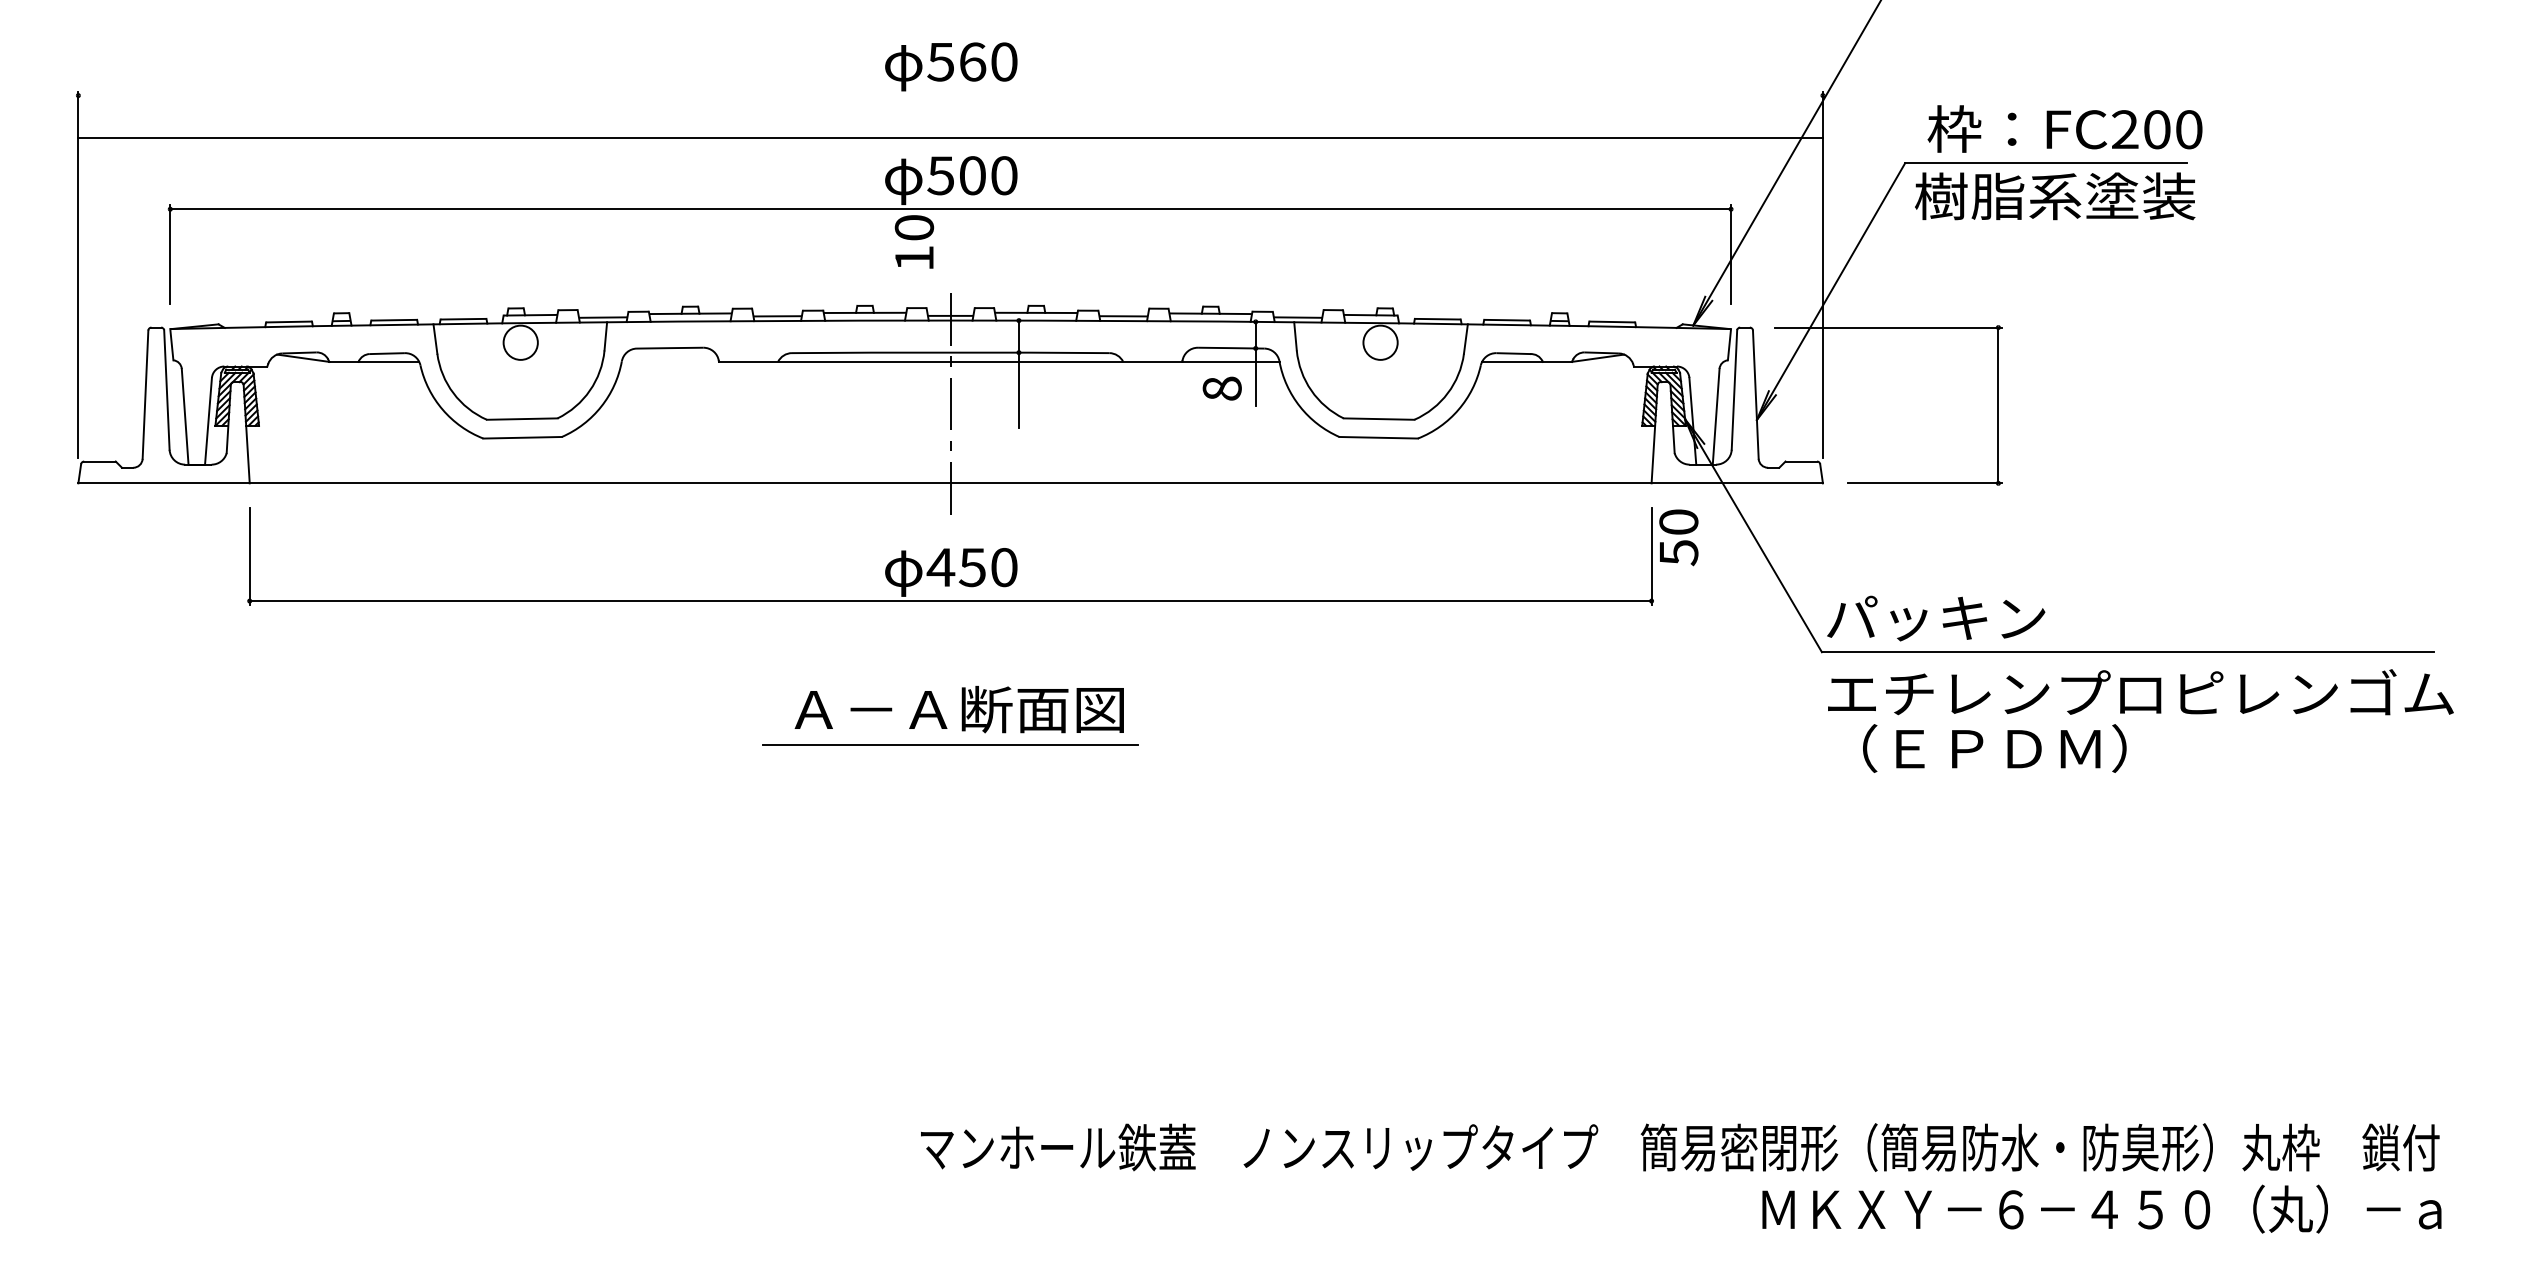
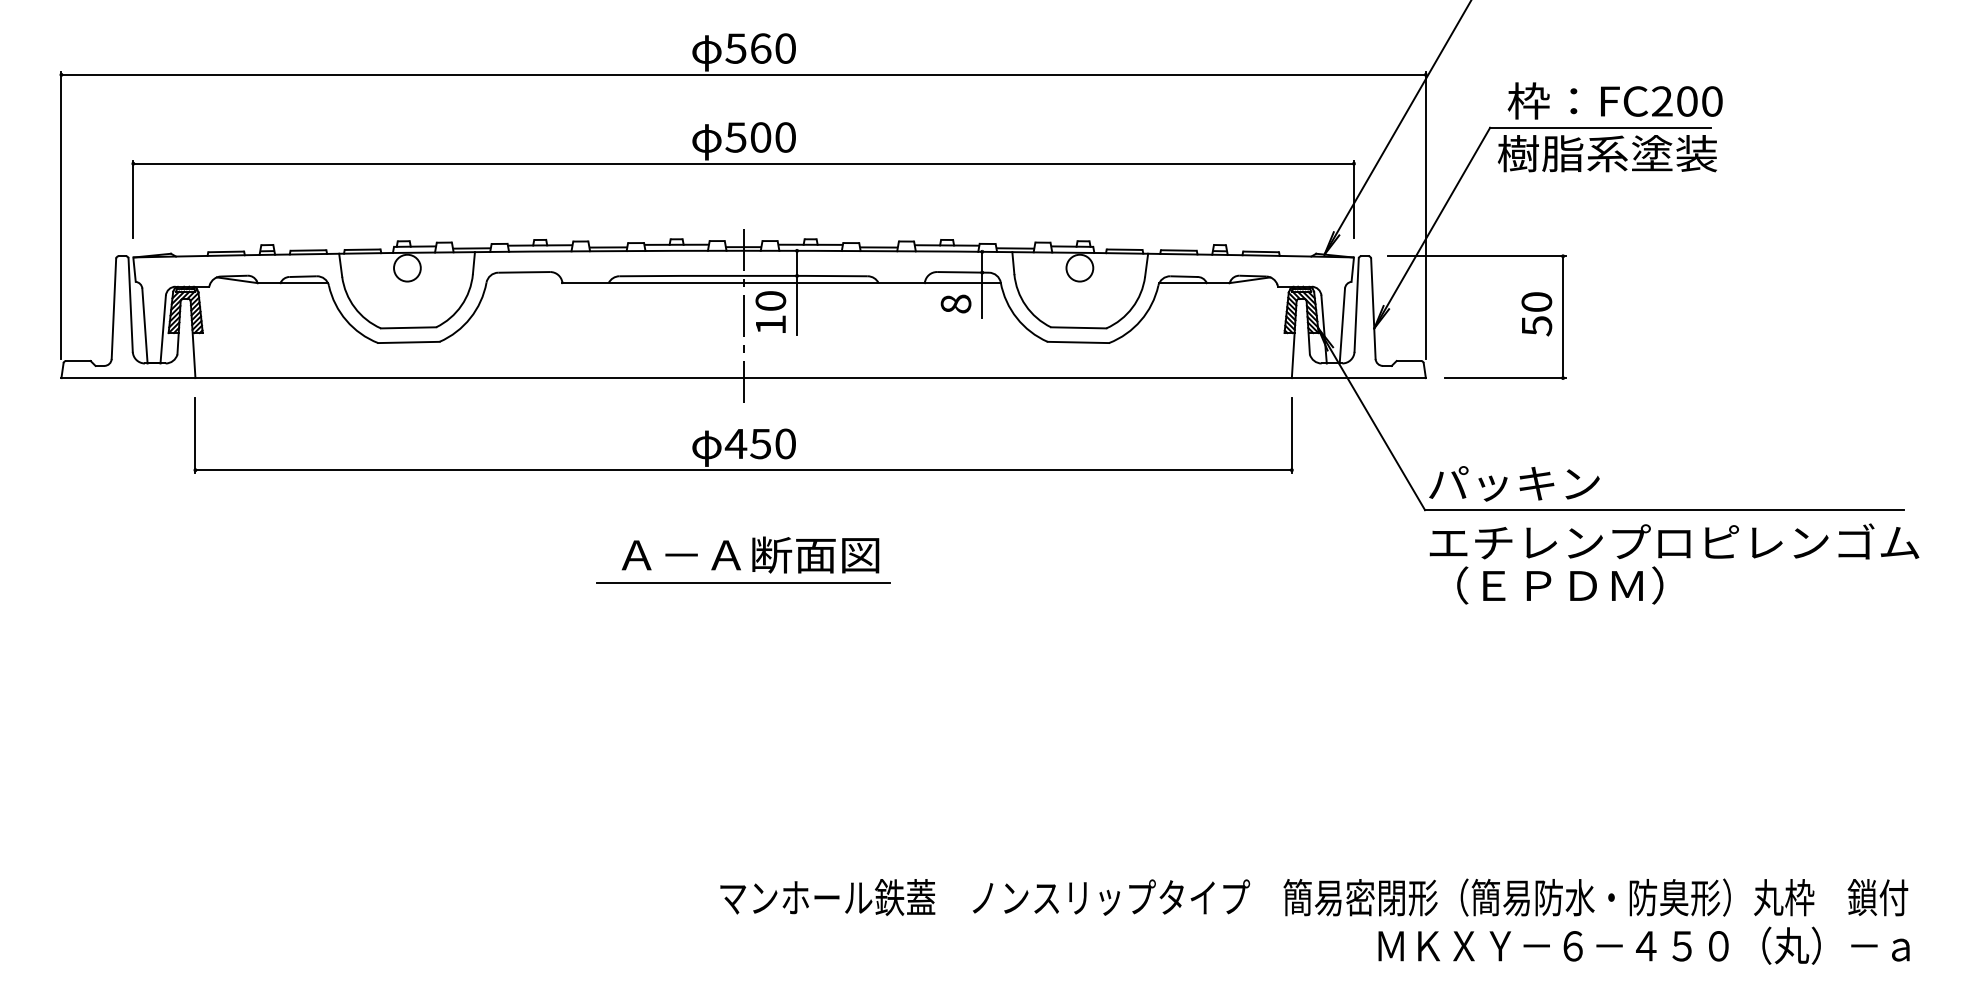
line: (950, 137) -> (743, 74), moved
text: (914, 241) -> (770, 311), moved
text: (1678, 537) -> (1536, 314), moved

